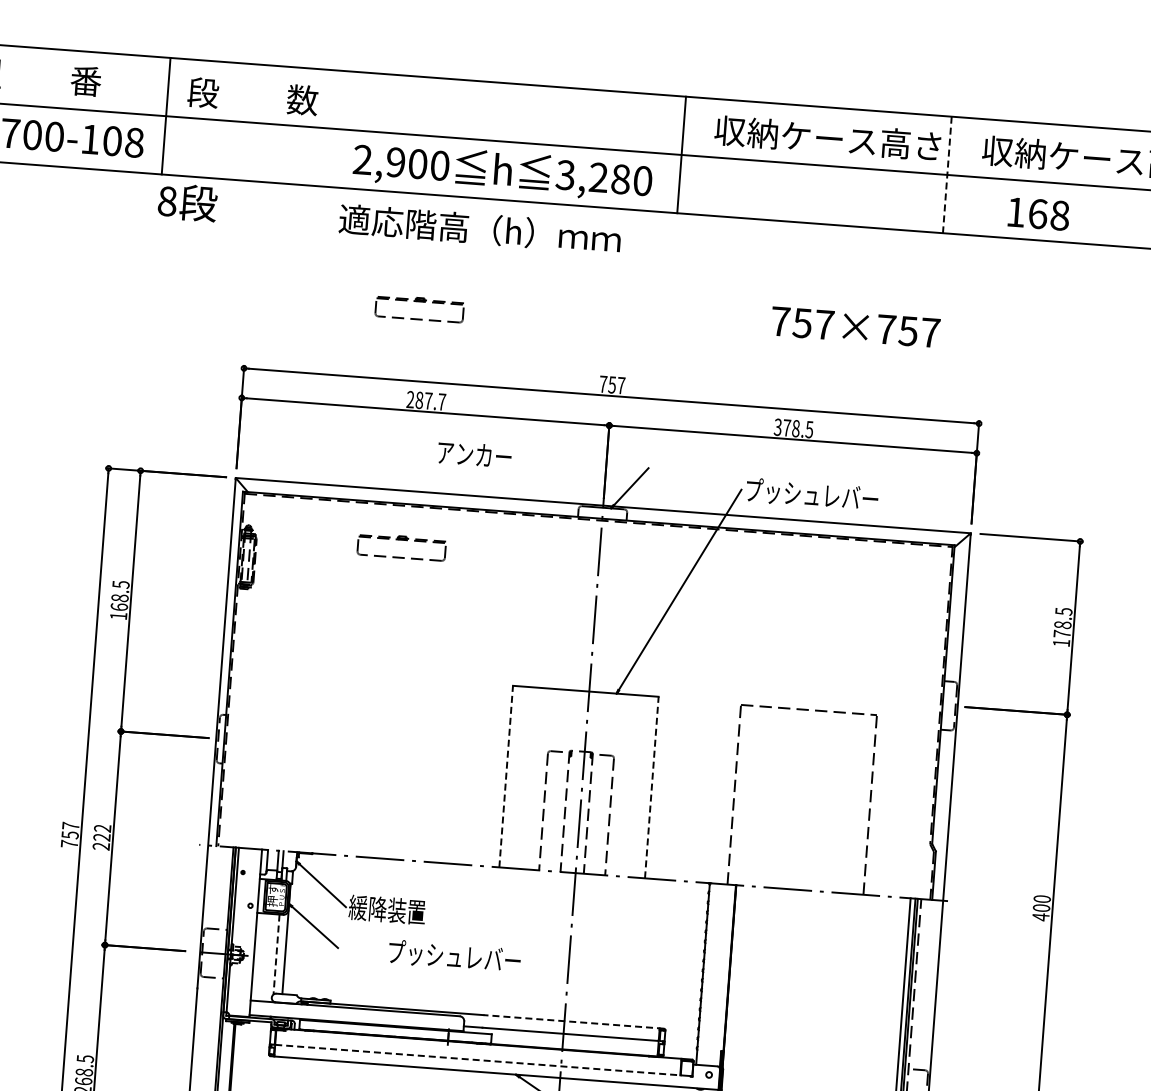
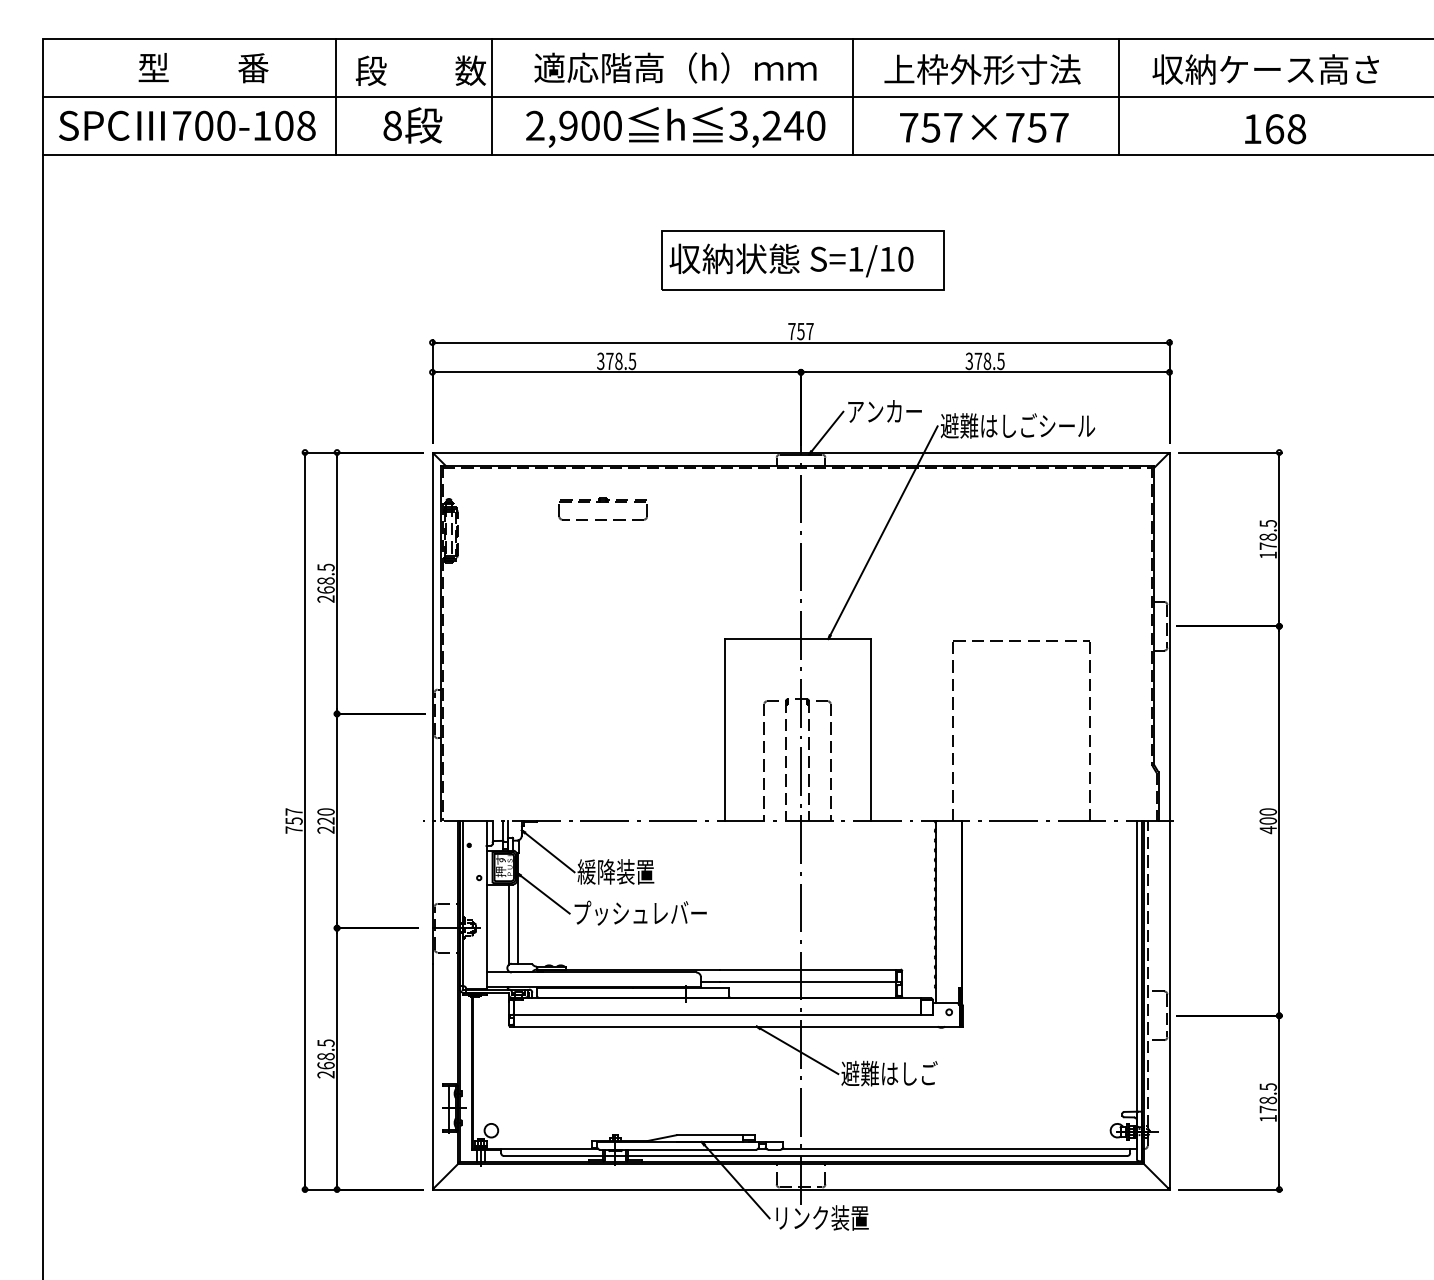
line: (322, 127) -> (492, 96), added
text: (827, 138) -> (997, 69), 収納ケース高さ -> 上枠外形寸法
line: (947, 175) -> (1119, 97), dashed -> solid
text: (620, 178) -> (793, 125), 3,280 -> 3,240
text: (187, 202) -> (412, 125), moved
text: (1038, 214) -> (1275, 129), moved
text: (480, 228) -> (675, 67), moved
part: (419, 308) -> (602, 269), removed
part: (619, 314) -> (802, 260), added
text: (855, 327) -> (984, 127), moved
text: (426, 401) -> (616, 361), 287.7 -> 378.5
text: (474, 454) -> (884, 411), moved
text: (821, 494) -> (1017, 425), プッシュレバー -> 避難はしごシール
text: (118, 615) -> (325, 598), 168.5 -> 268.5
line: (506, 776) -> (724, 729), dashed -> solid
line: (651, 787) -> (870, 729), dashed -> solid
text: (102, 827) -> (325, 811), 222 -> 220
line: (276, 955) -> (508, 925), dashed -> solid
text: (454, 955) -> (640, 912), moved
line: (573, 1021) -> (810, 969), dashed -> solid
line: (477, 1059) -> (717, 1014), dashed -> solid

